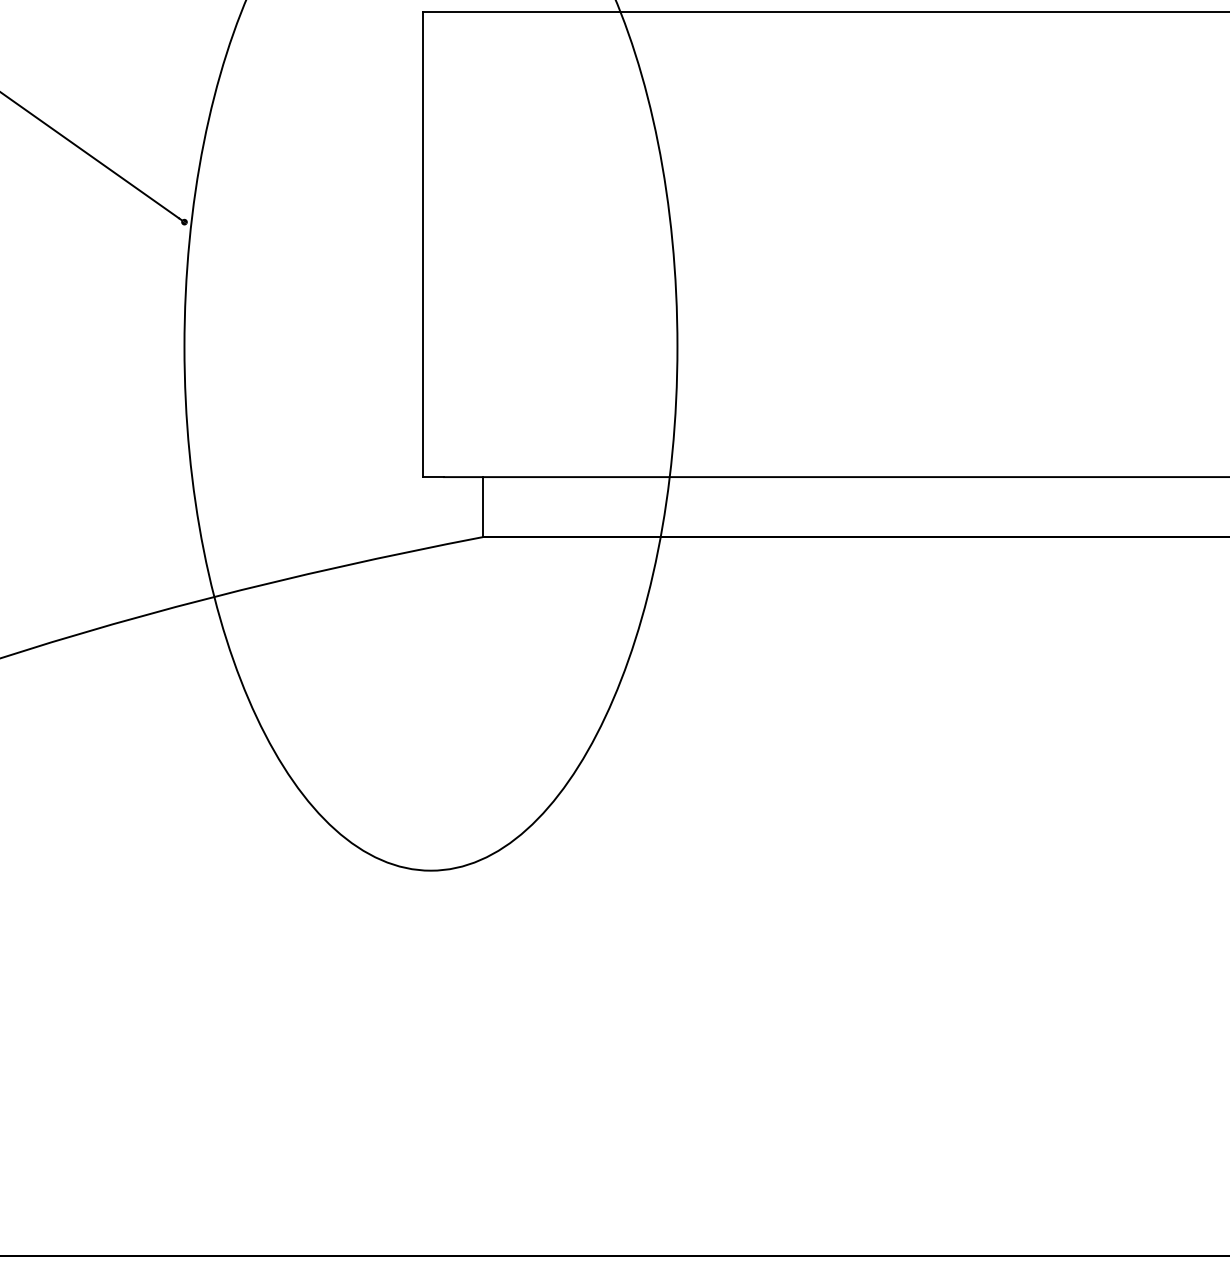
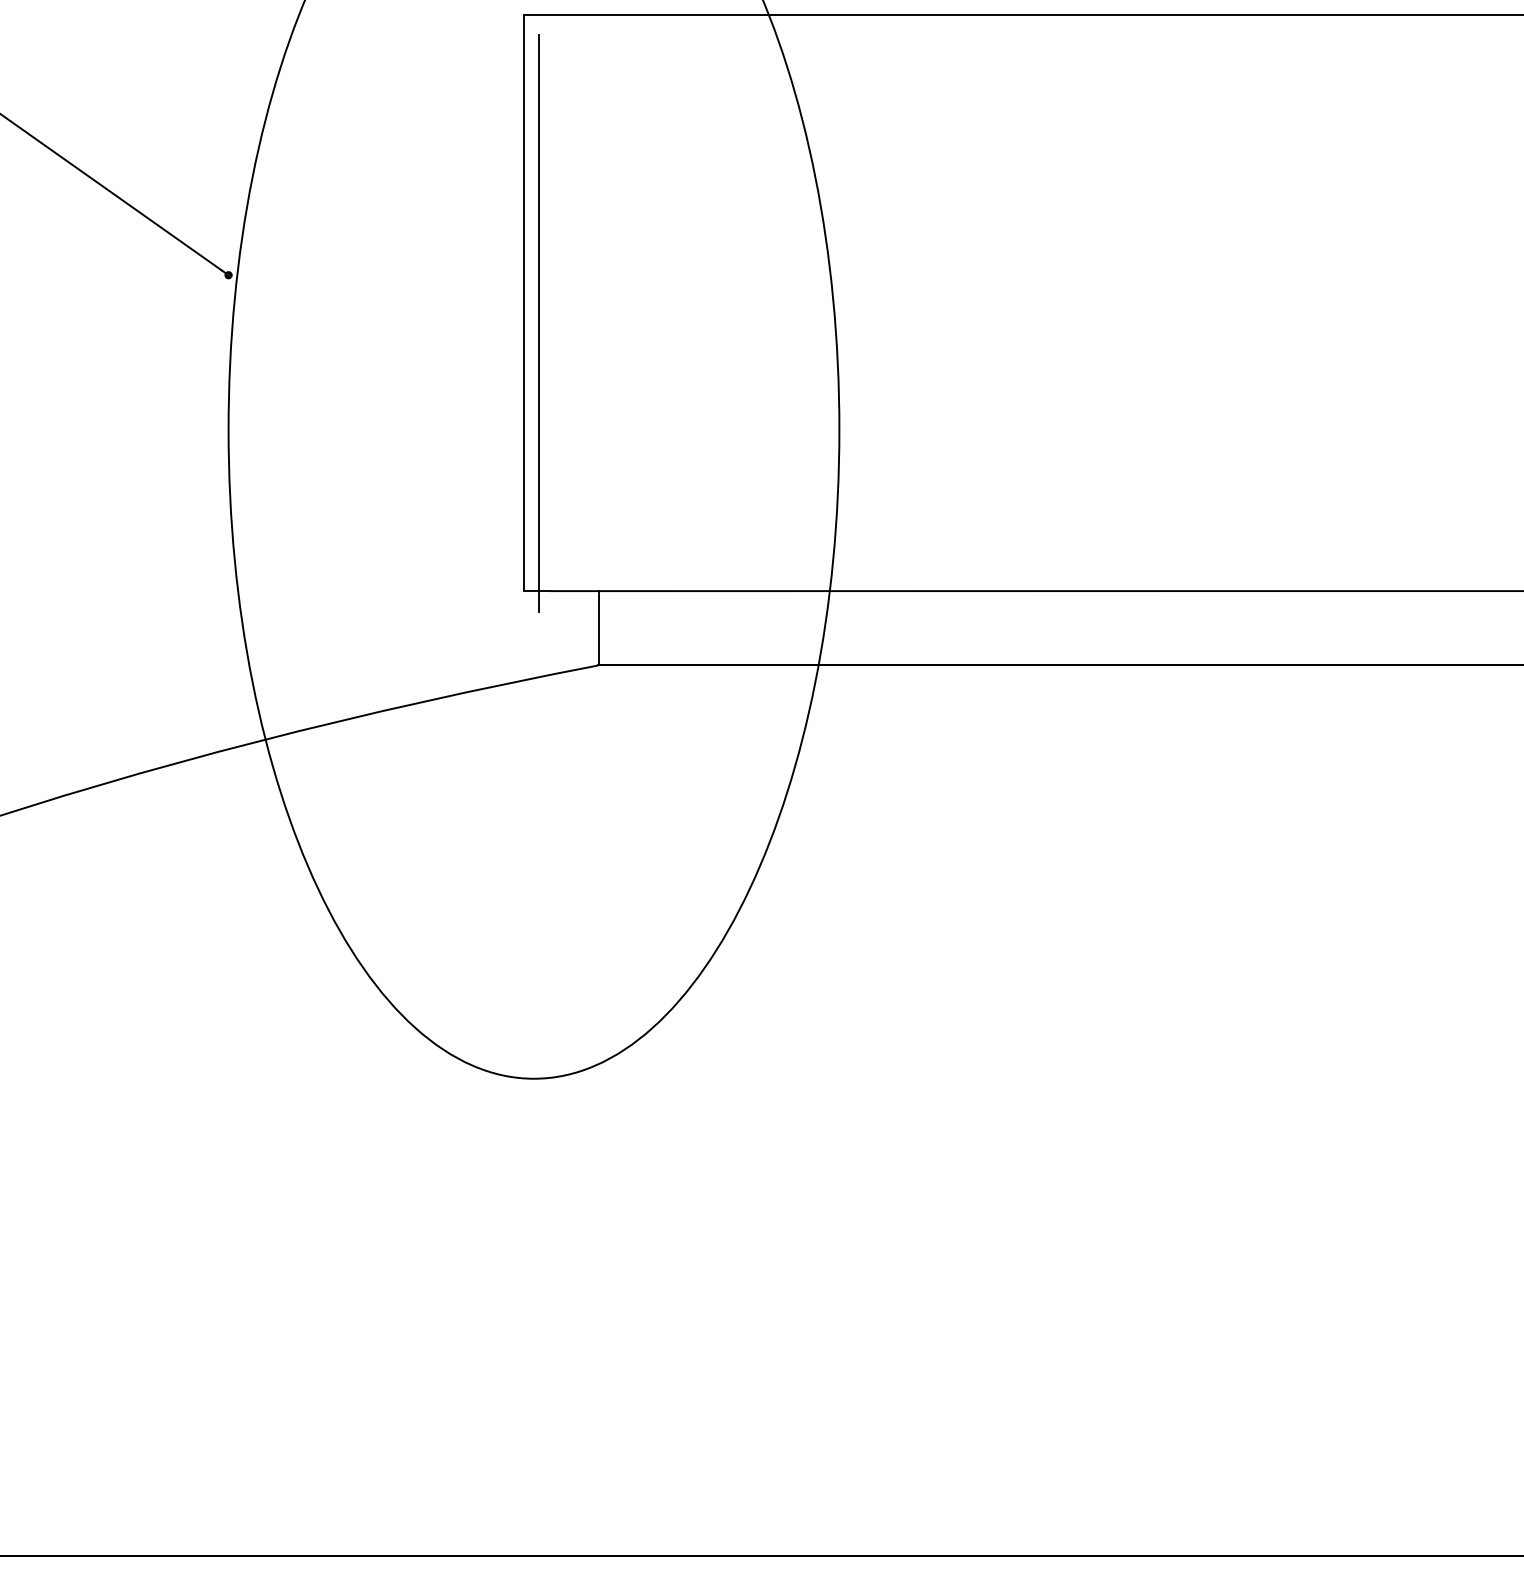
line: (434, 261) -> (538, 323), added

